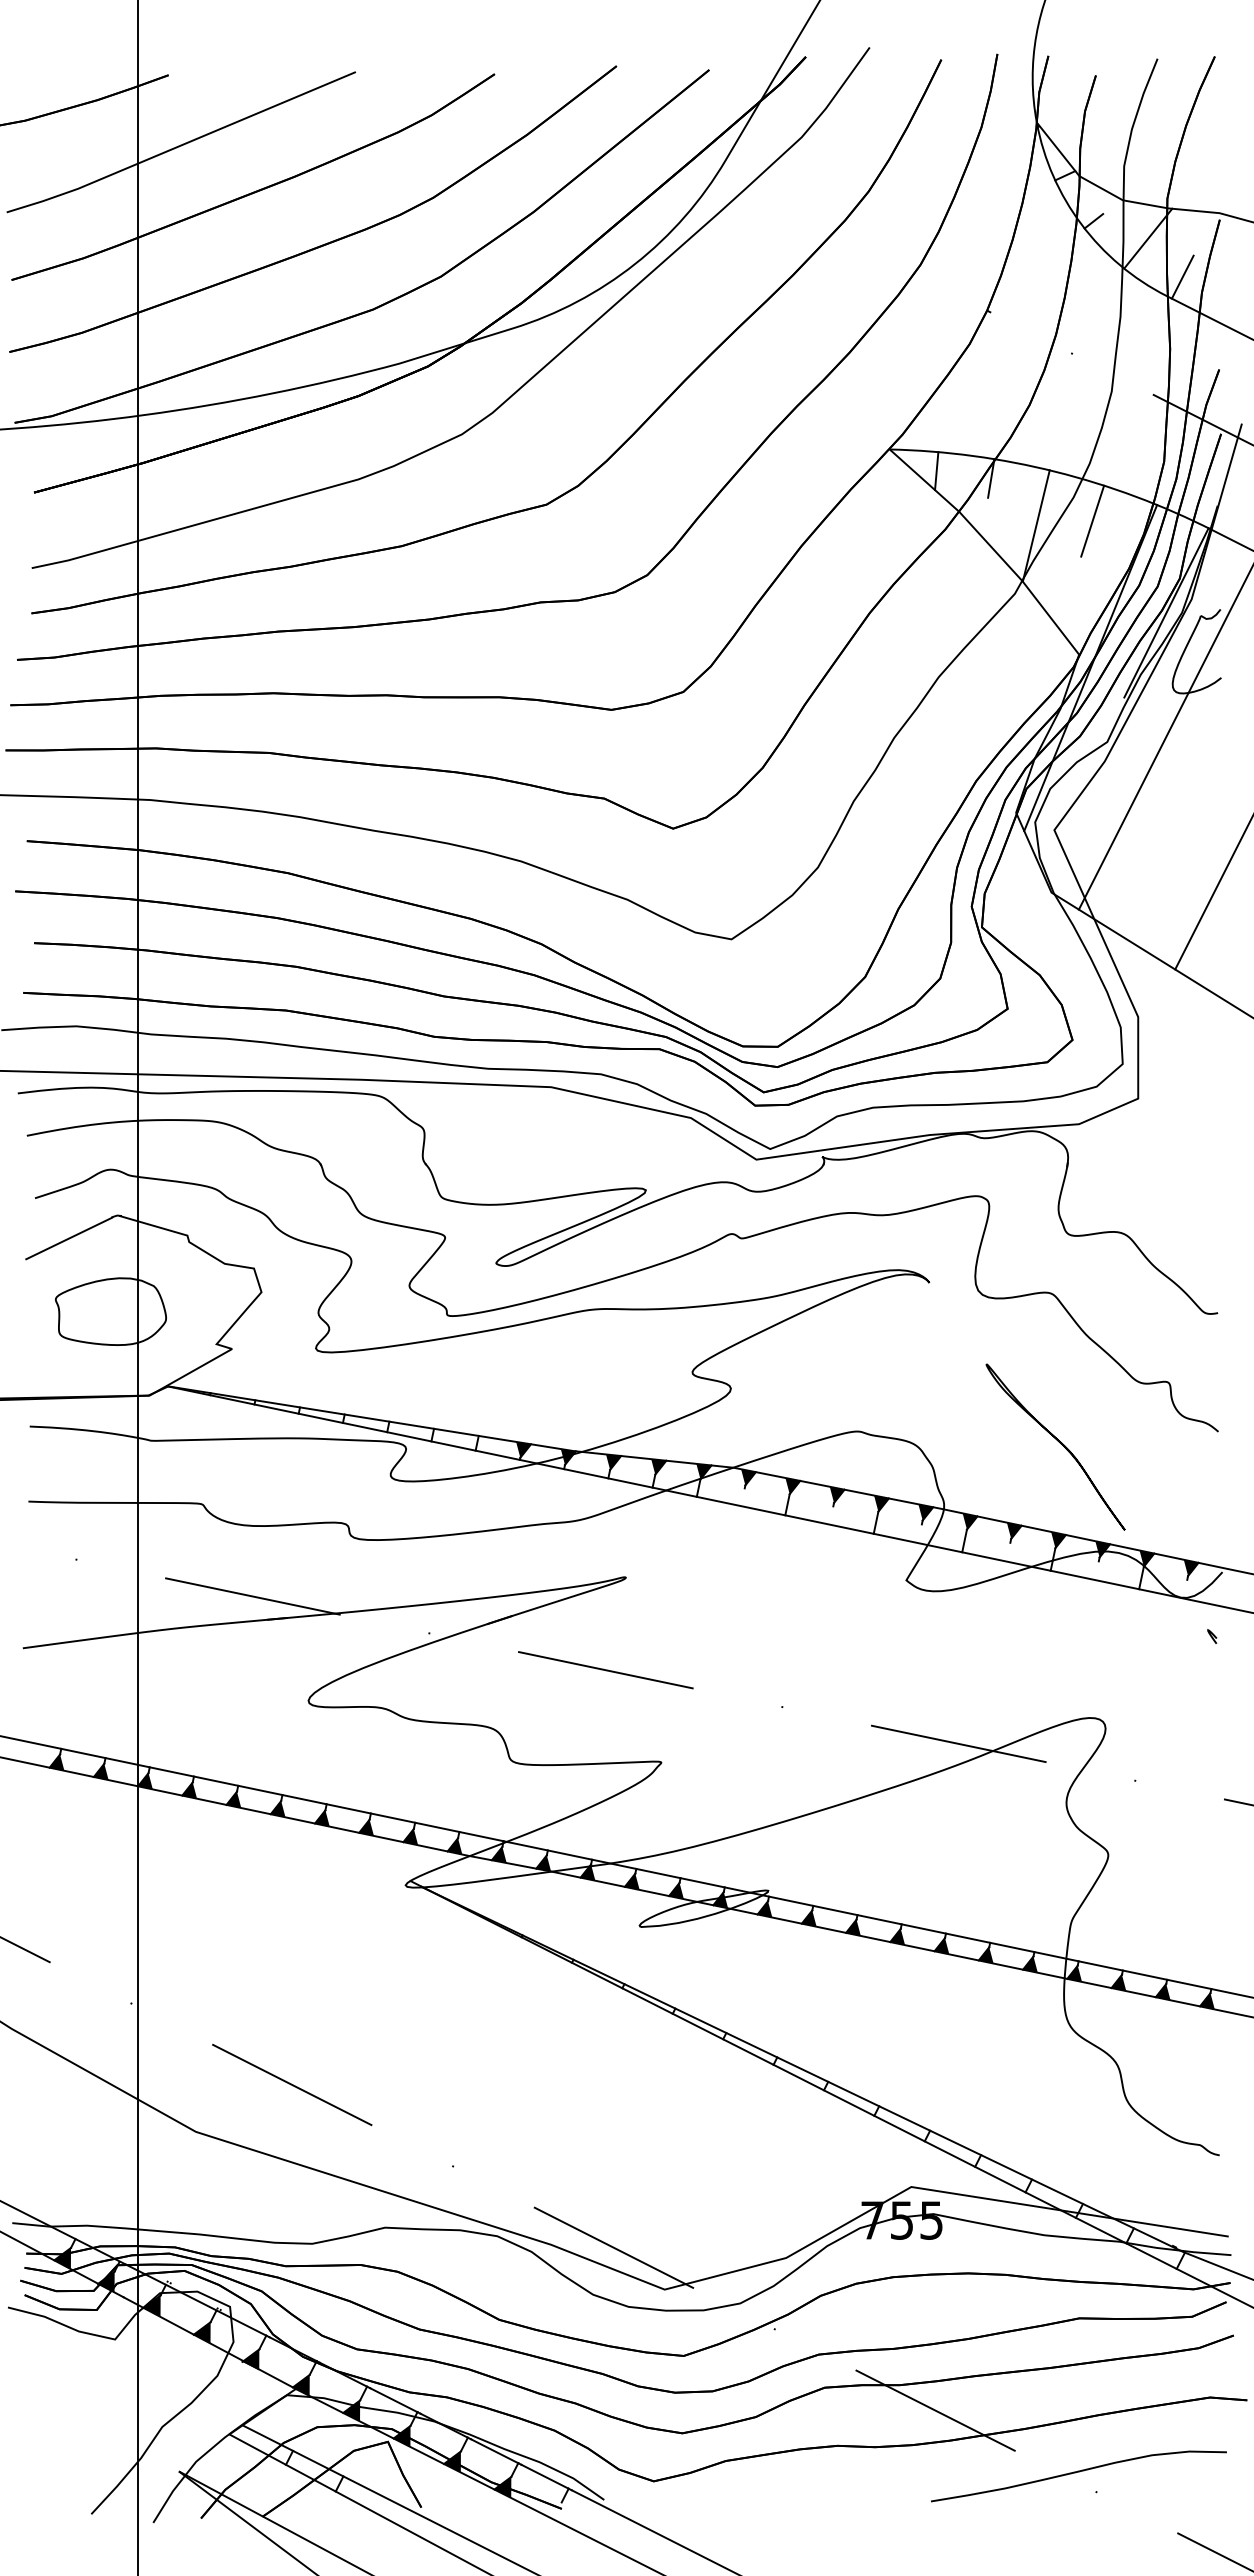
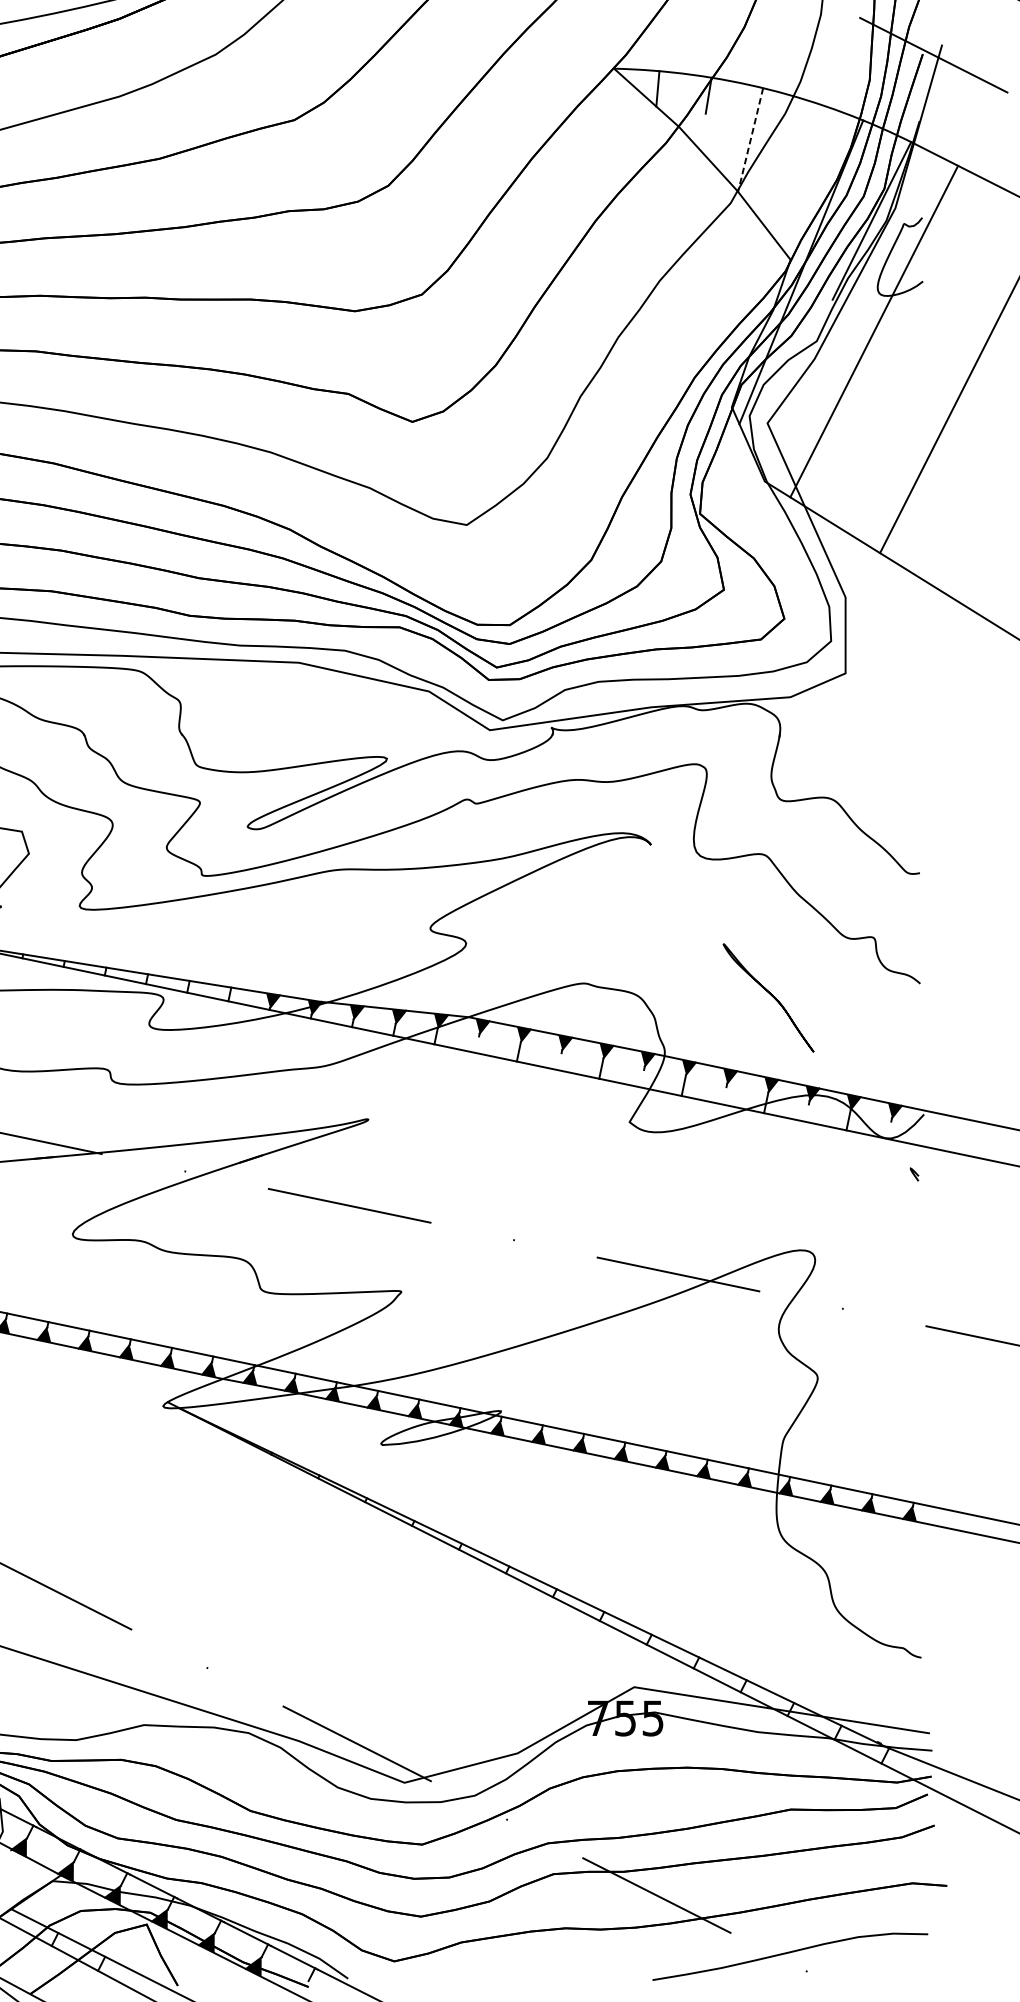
line: (1092, 520) -> (803, 134), removed
line: (1036, 526) -> (750, 140), solid -> dashed
part: (1055, 1446) -> (768, 997), size x0.7

